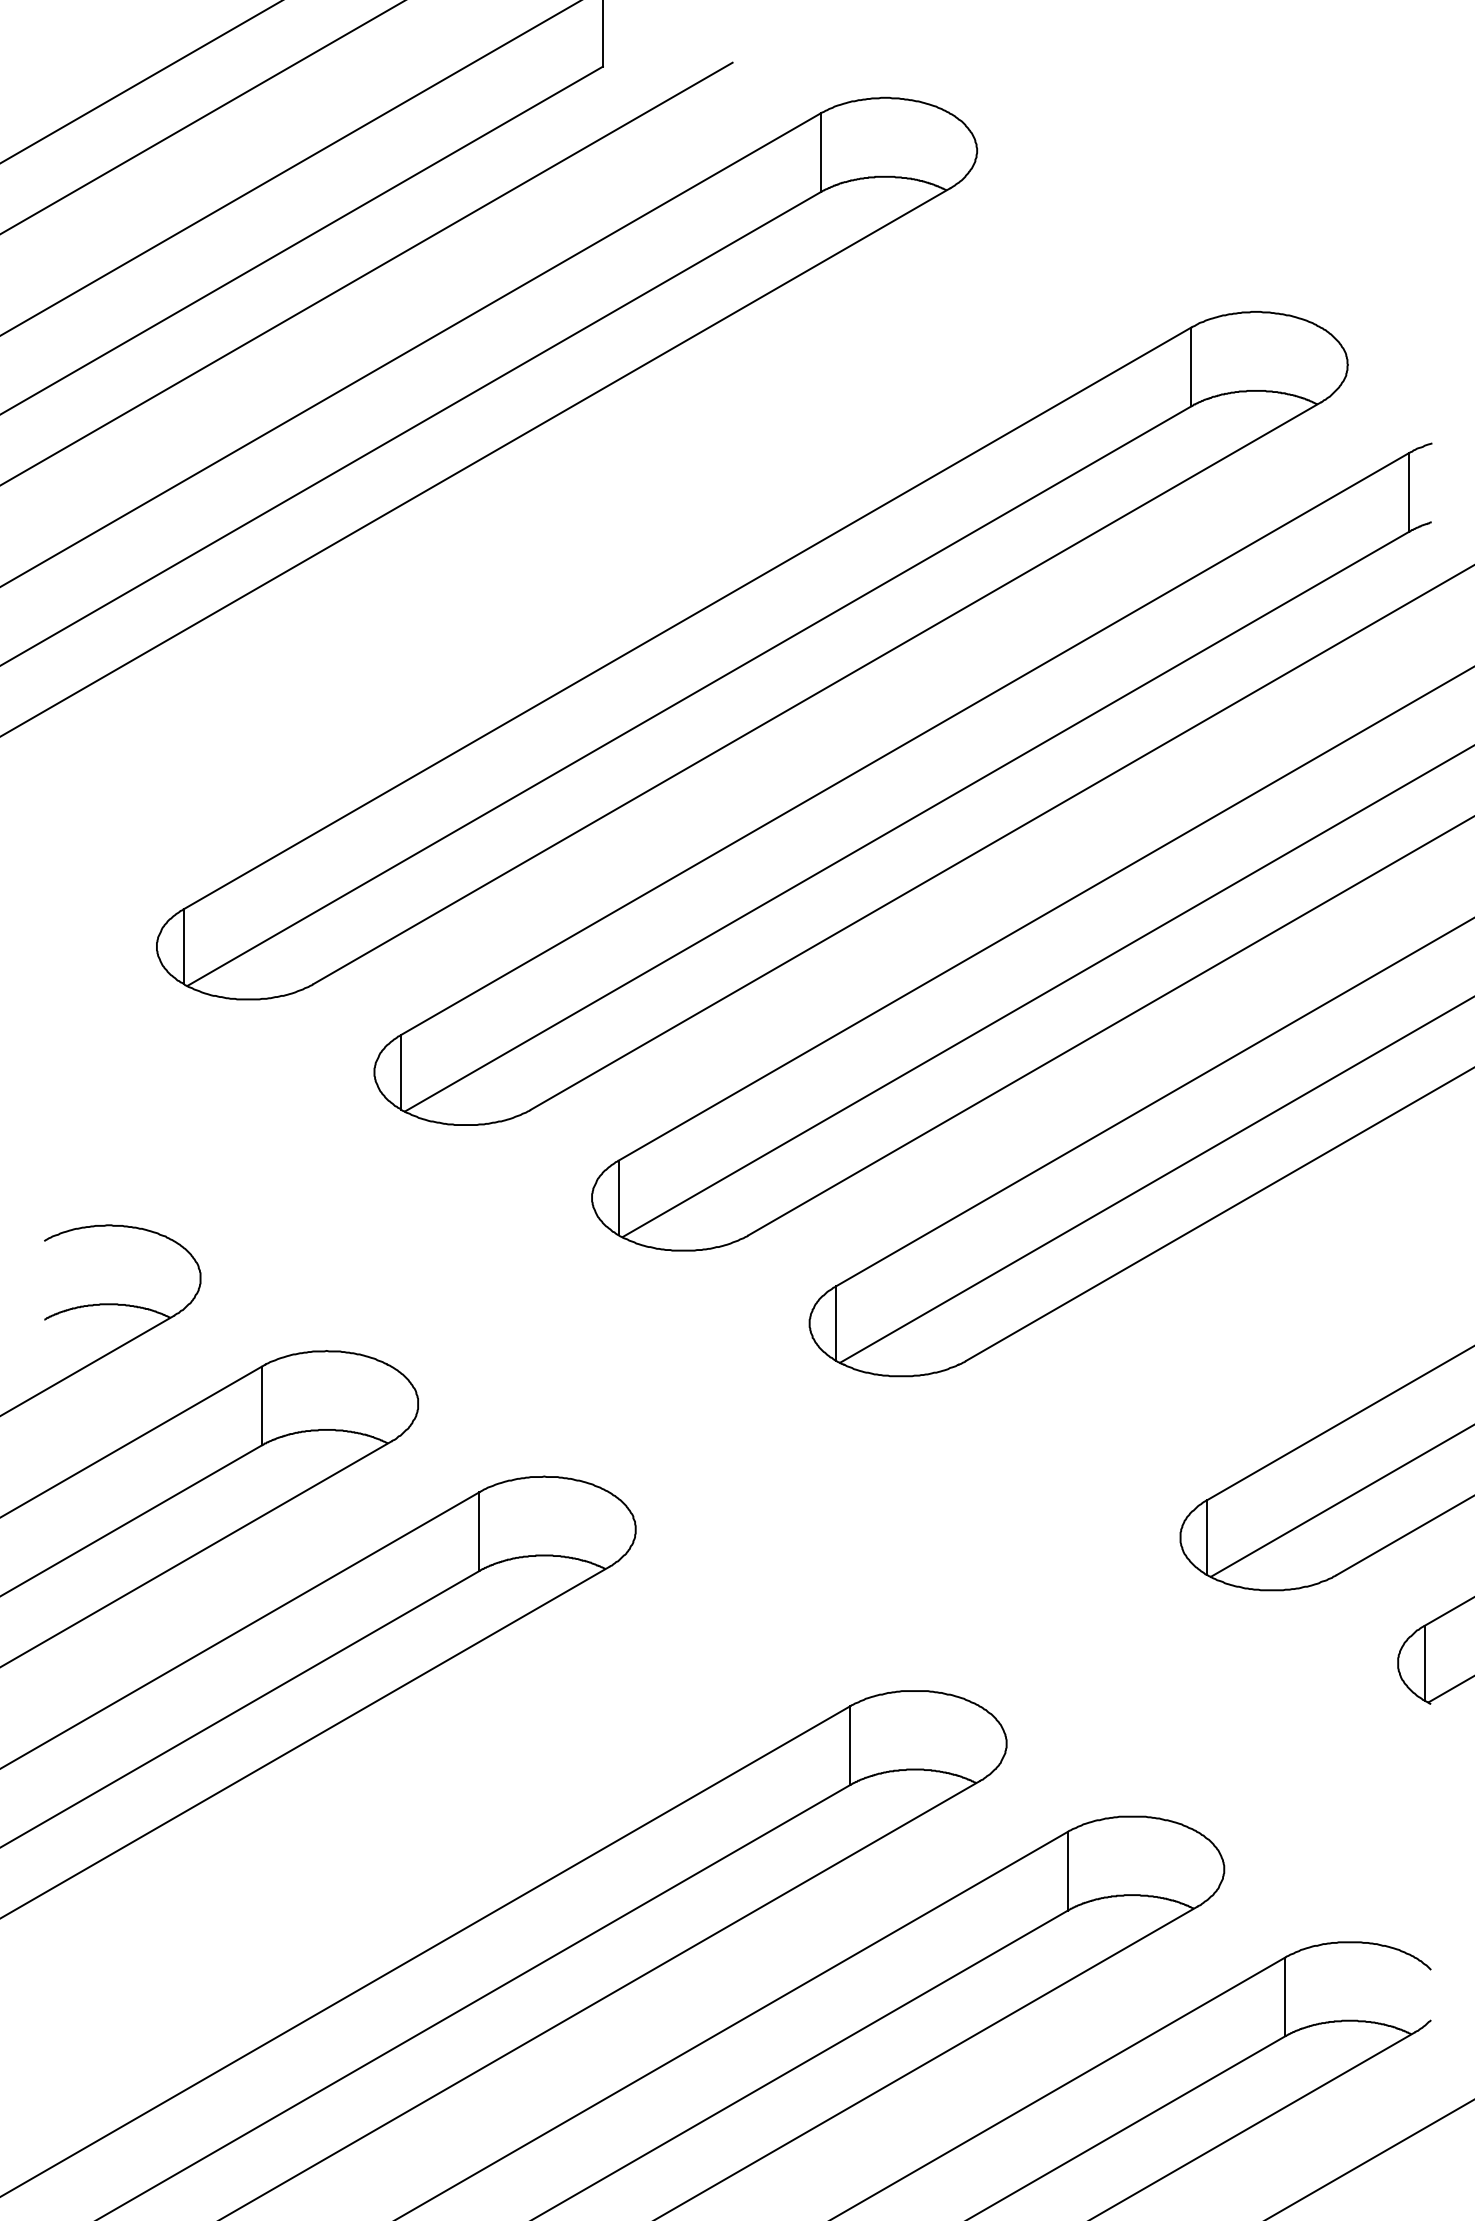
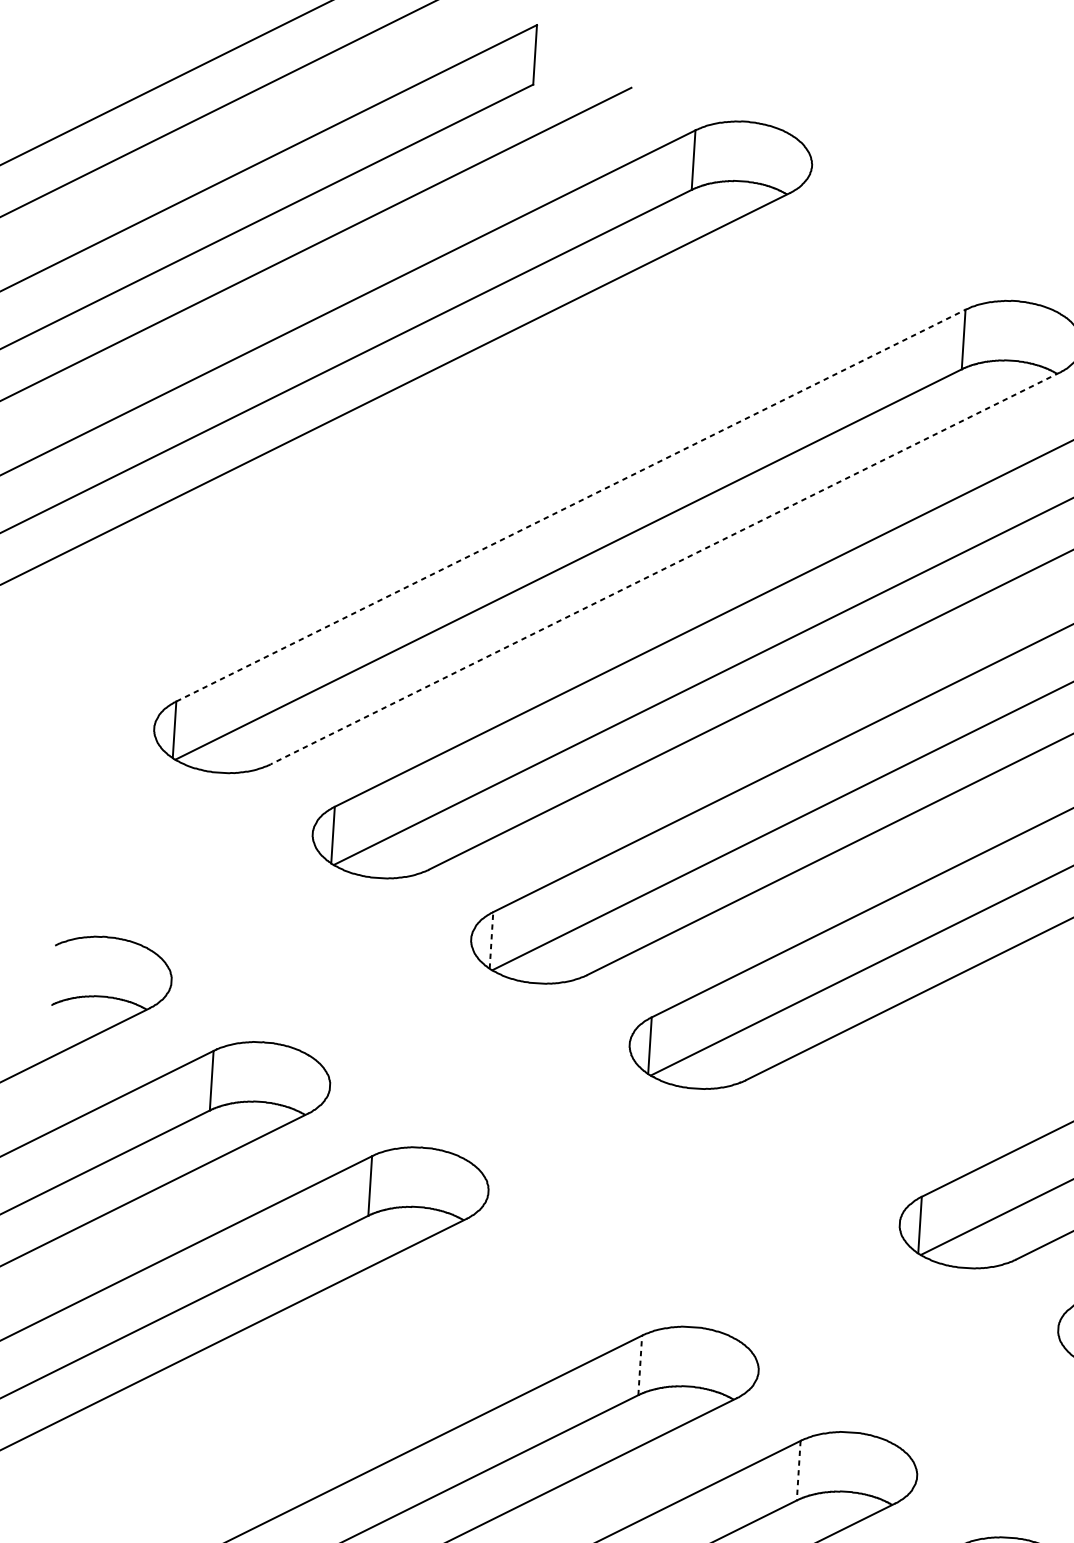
line: (687, 618) -> (570, 505), solid -> dashed
line: (817, 693) -> (665, 568), solid -> dashed
line: (618, 1197) -> (491, 940), solid -> dashed
line: (850, 1745) -> (640, 1365), solid -> dashed
line: (1067, 1871) -> (798, 1470), solid -> dashed

